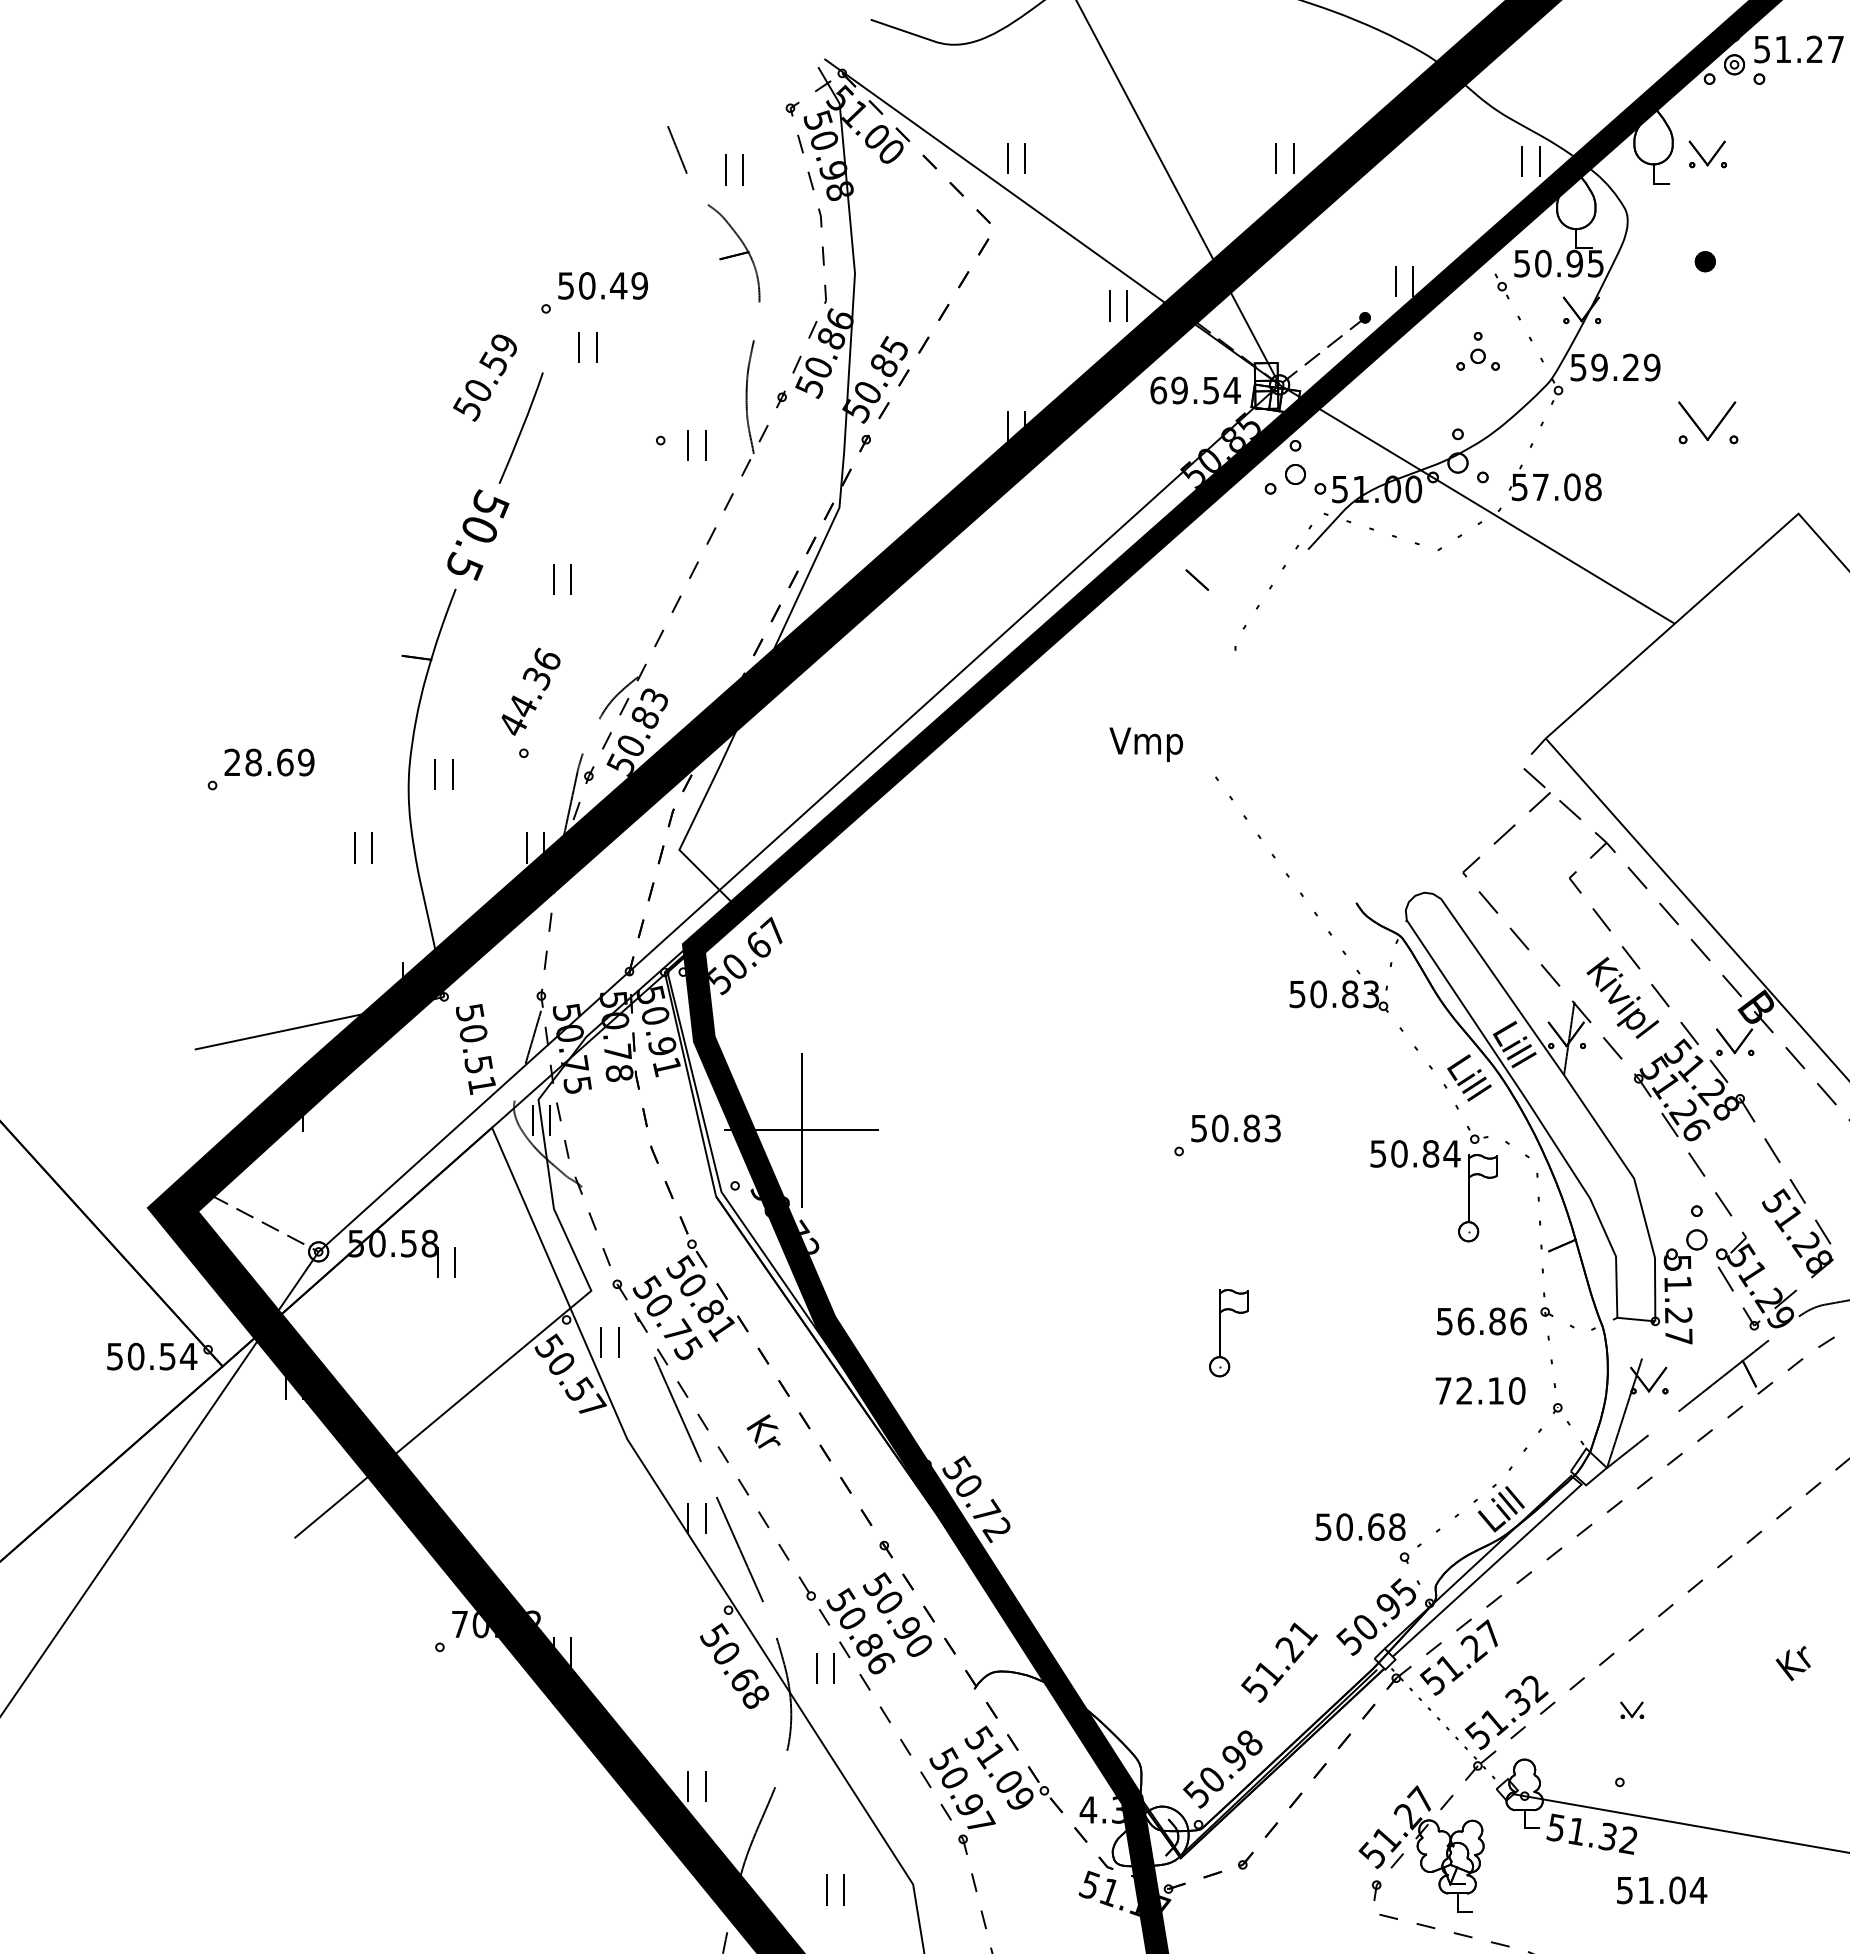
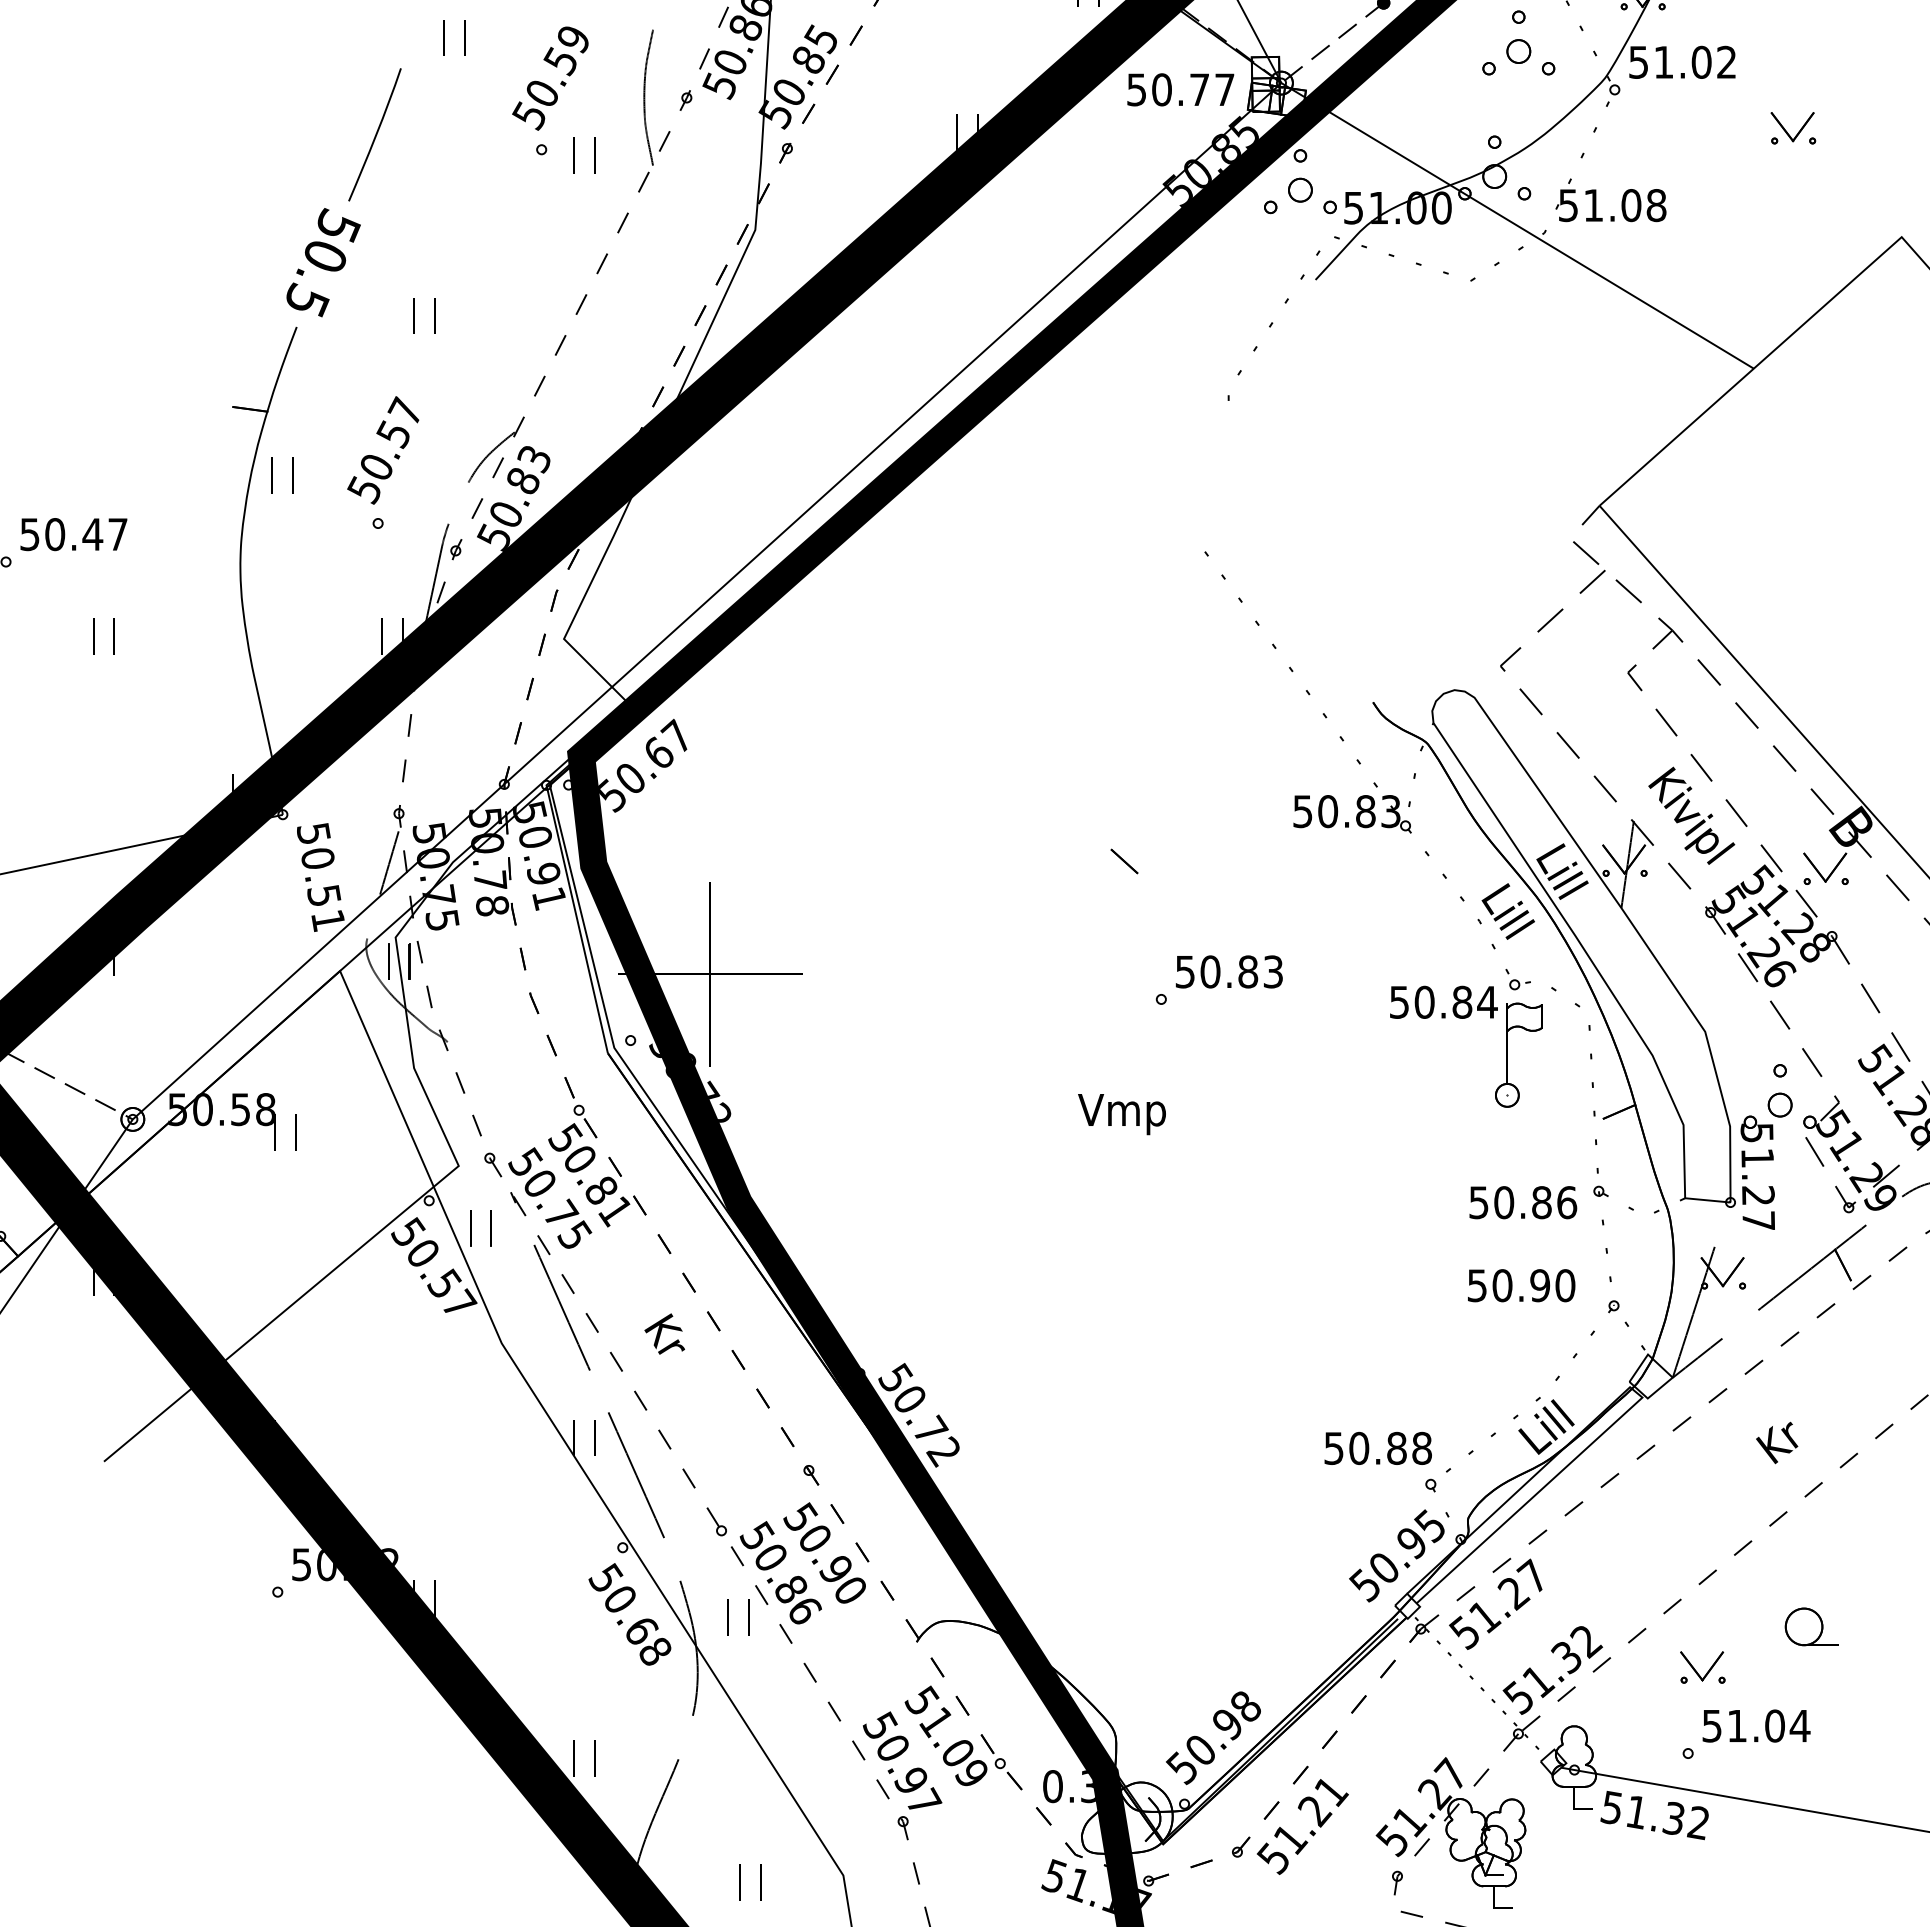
part: (1477, 351) -> (1517, 43), size x1.43
text: (1625, 367) -> (1694, 62), 59.29 -> 51.02
text: (484, 377) -> (549, 77), moved
text: (1195, 390) -> (1180, 89), 69.54 -> 50.77
part: (1707, 422) -> (1792, 128), size x0.62
text: (1540, 486) -> (1593, 204), 57.08 -> 51.08
line: (1197, 579) -> (1124, 860), moved
text: (529, 691) -> (384, 449), 44.36 -> 50.57
text: (1145, 744) -> (1121, 1114), moved
text: (269, 762) -> (74, 534), 28.69 -> 50.47
part: (435, 774) -> (272, 474), moved
part: (355, 847) -> (94, 636), moved
text: (1465, 1321) -> (1503, 1202), 56.86 -> 50.86
part: (1220, 1333) -> (1210, 1216), removed
text: (1469, 1390) -> (1508, 1285), 72.10 -> 50.90
text: (1376, 1526) -> (1397, 1447), 50.68 -> 50.88
text: (459, 1624) -> (301, 1564), 70.62 -> 50.62
text: (1279, 1662) -> (1302, 1826), moved
text: (1792, 1663) -> (1776, 1442), moved
part: (1723, 1676) -> (1812, 1626), added
part: (1632, 1710) -> (1703, 1667), size x1.67
text: (1088, 1809) -> (1053, 1785), 4.3 -> 0.3
text: (1662, 1890) -> (1757, 1726), moved

